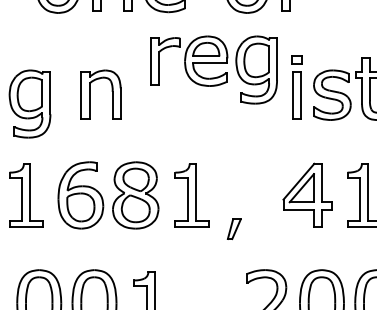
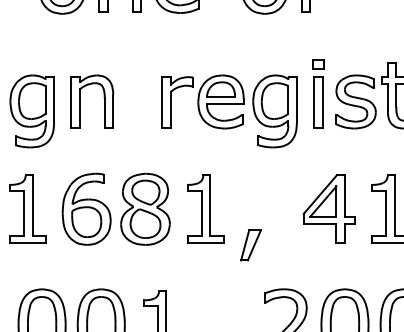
part: (213, 69) -> (228, 110), moved
part: (90, 94) -> (80, 101), moved
part: (234, 229) -> (251, 245), size x1.43

